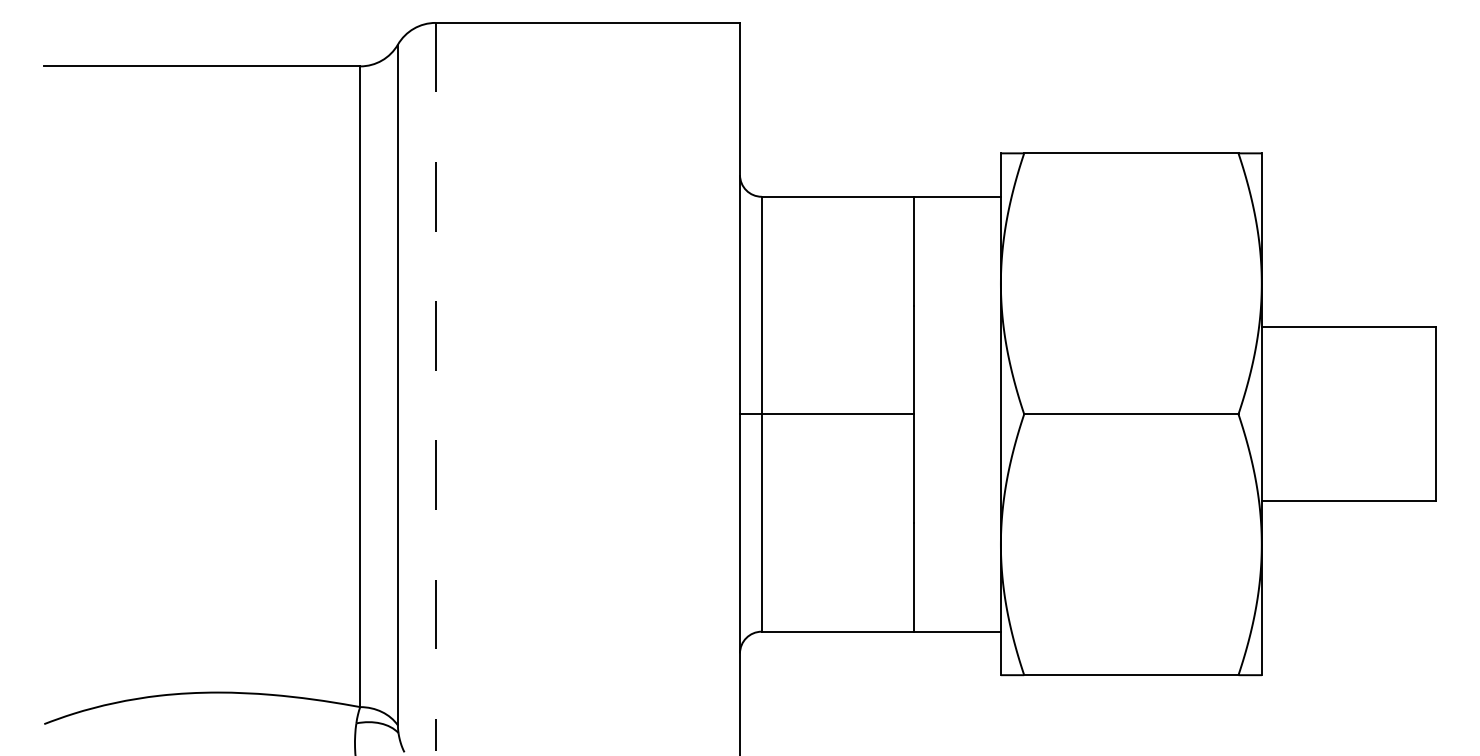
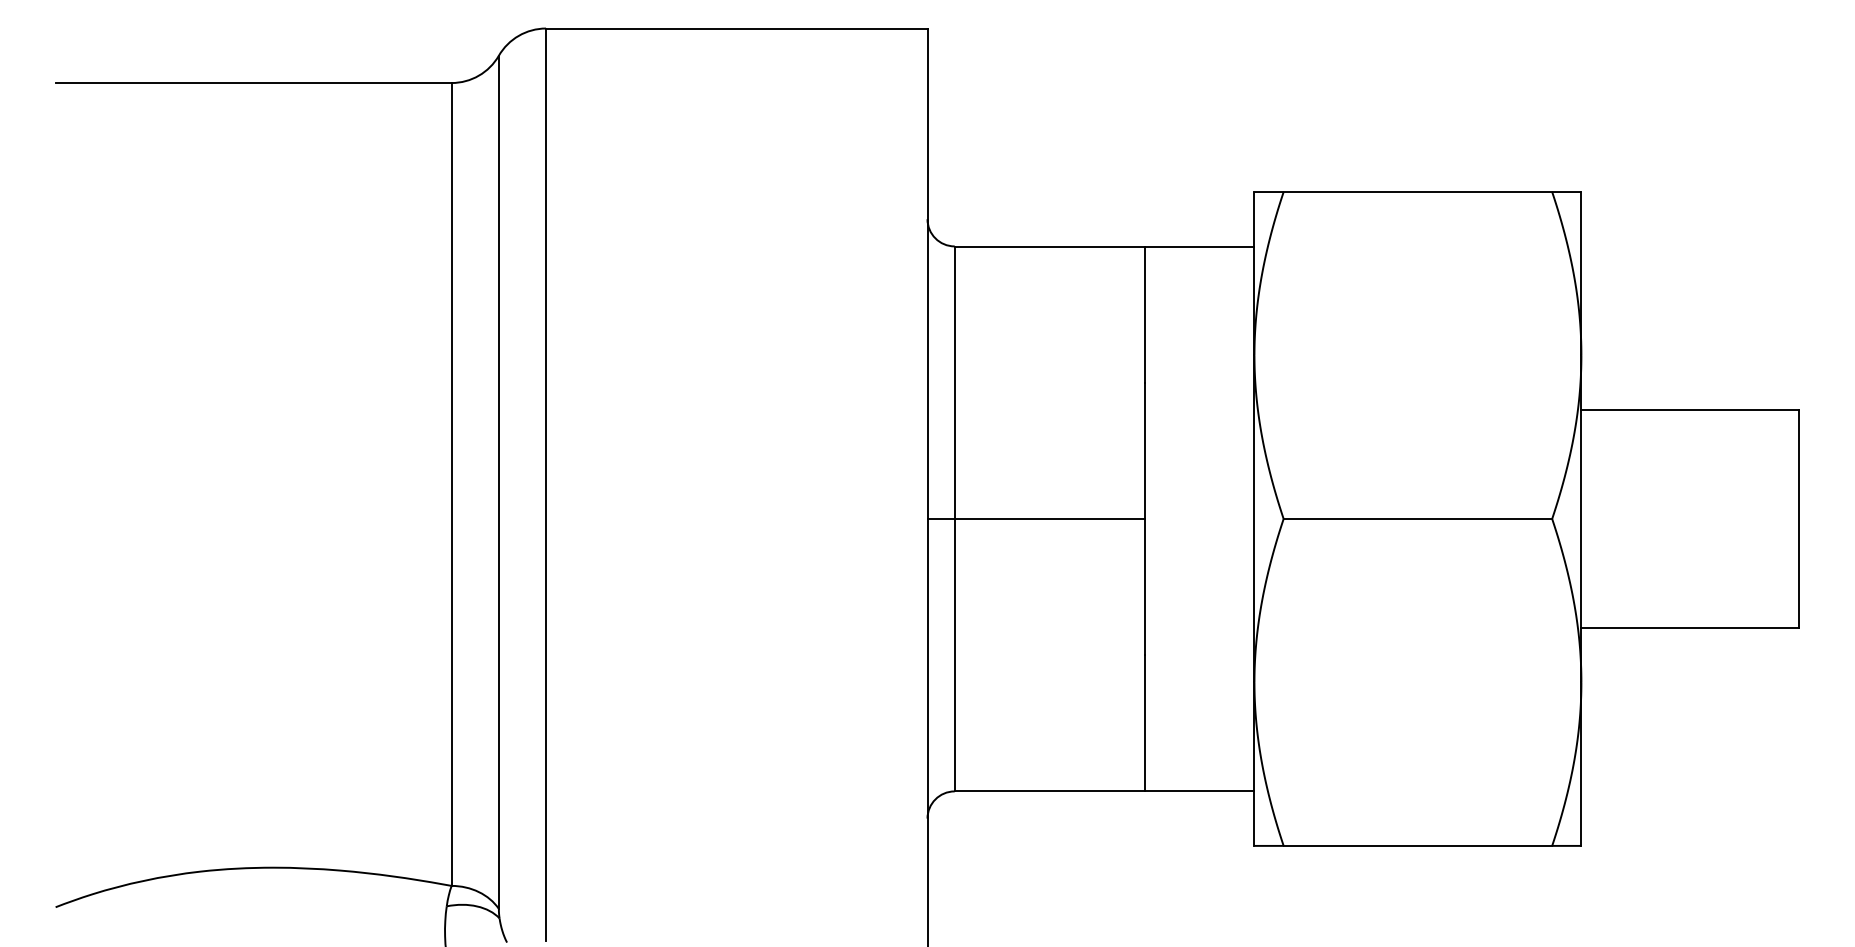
line: (435, 387) -> (546, 485), dashed -> solid

